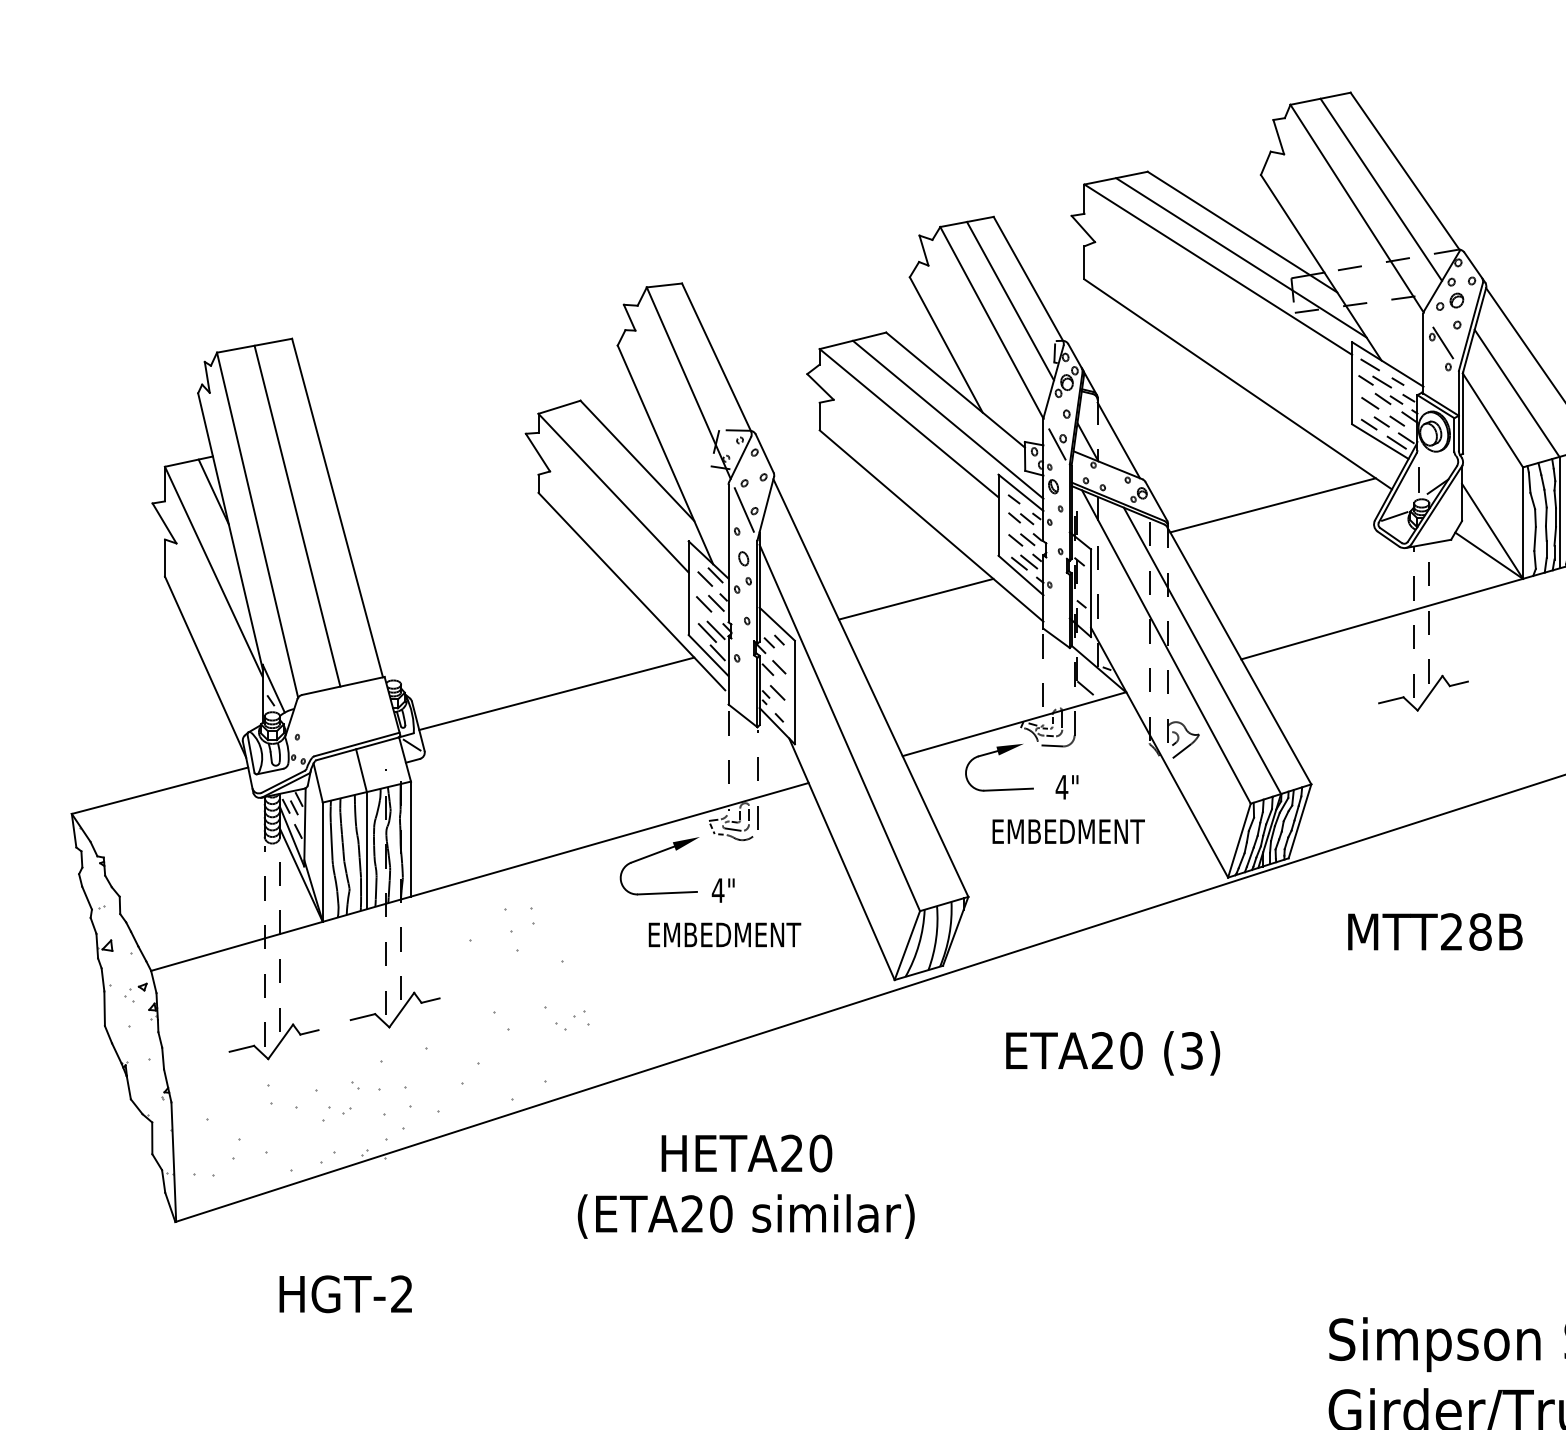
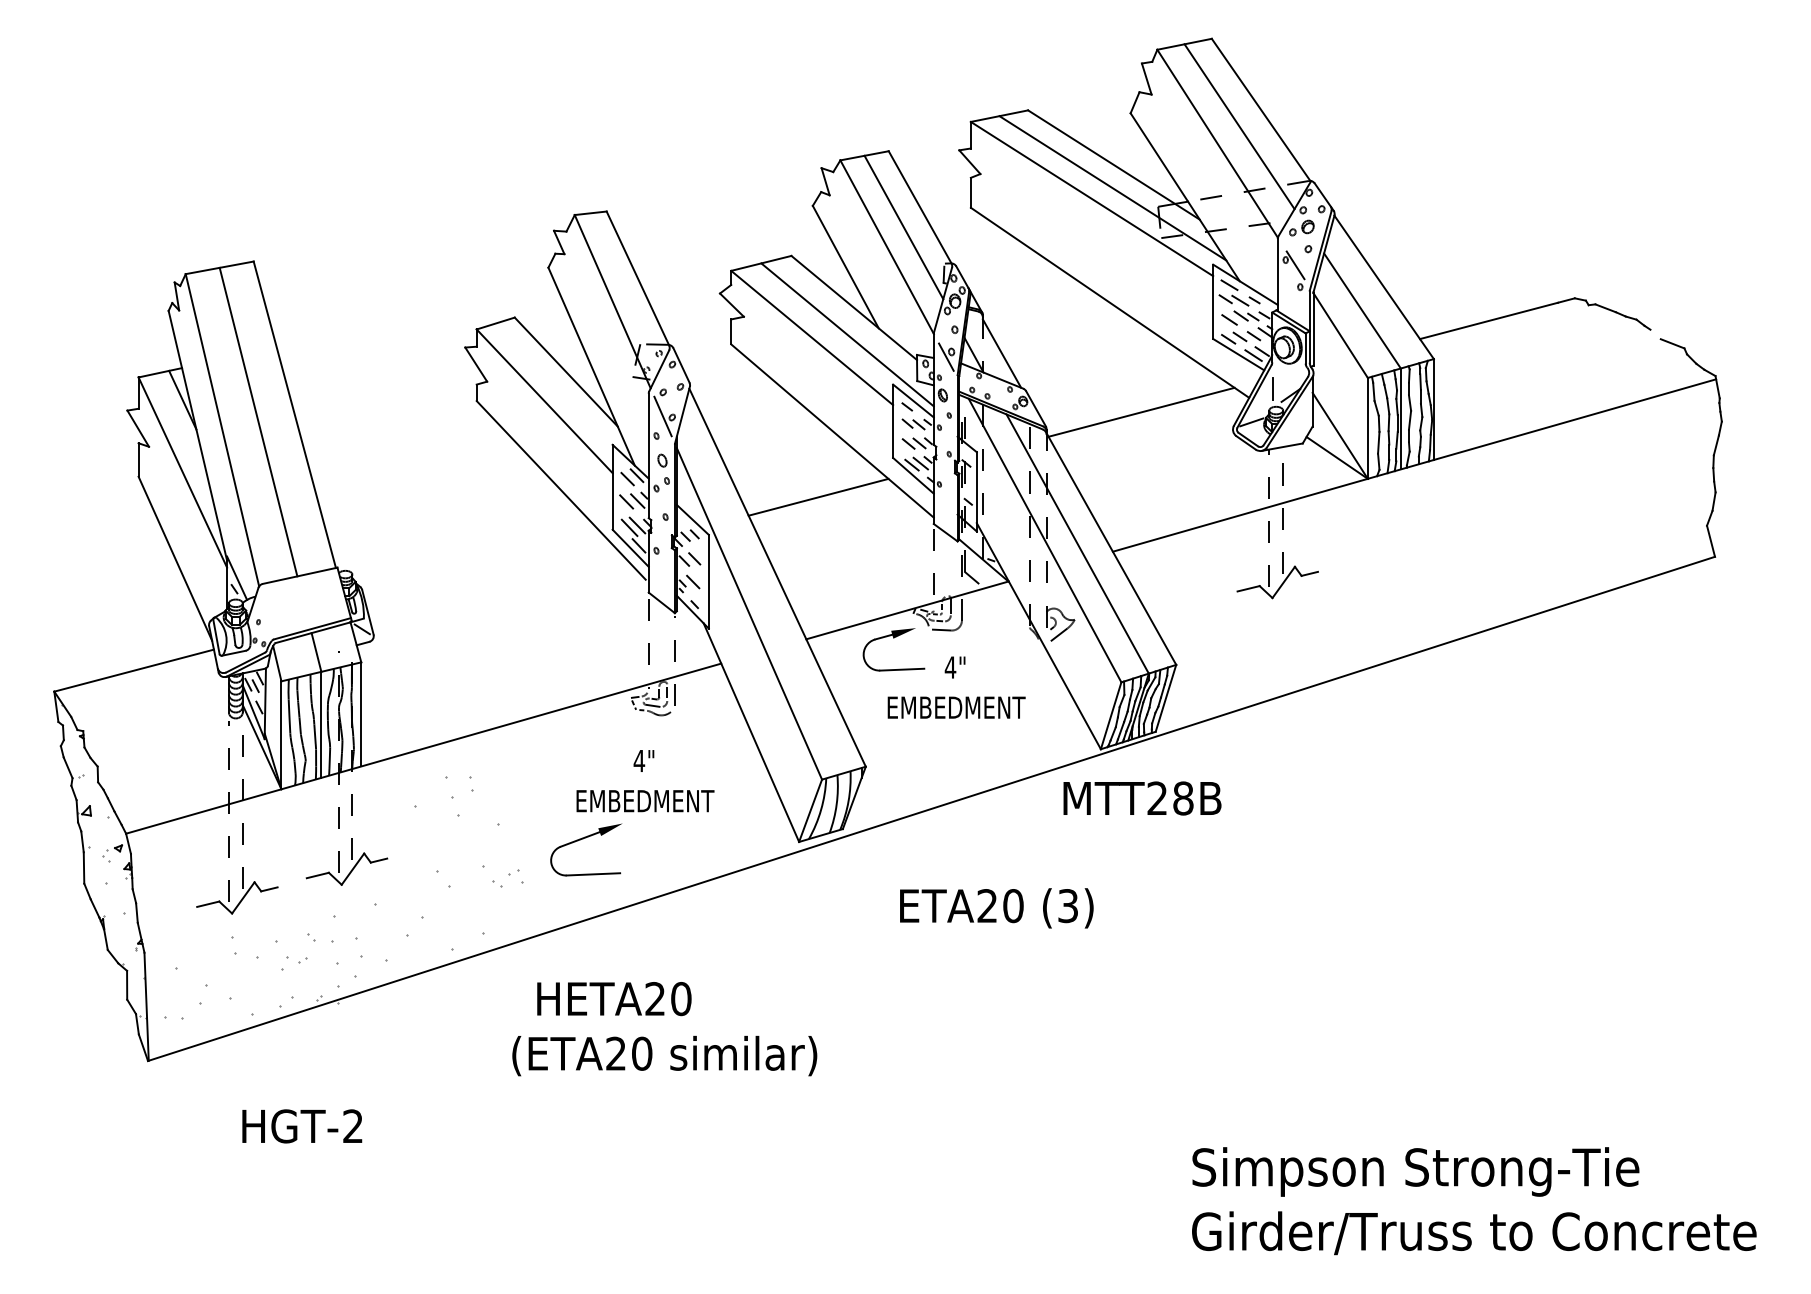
line: (555, 693) -> (492, 582), removed
part: (656, 854) -> (583, 839), moved
text: (1435, 932) -> (1142, 798), moved
text: (747, 1154) -> (614, 999), moved

